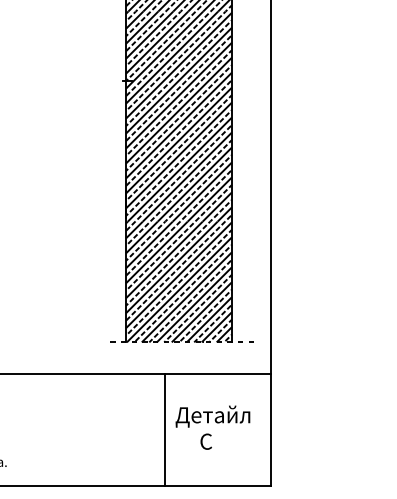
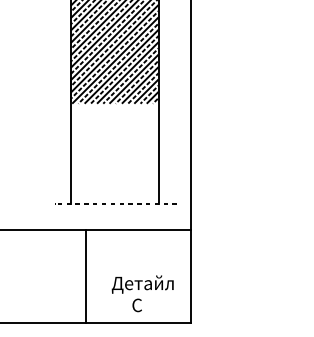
hatch: (178, 281) -> (114, 153), removed
text: (212, 427) -> (142, 293), moved
line: (165, 429) -> (85, 276), moved

